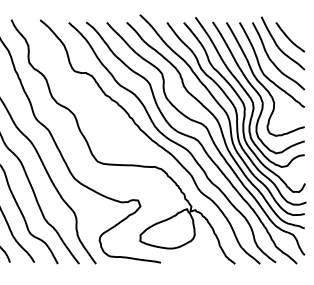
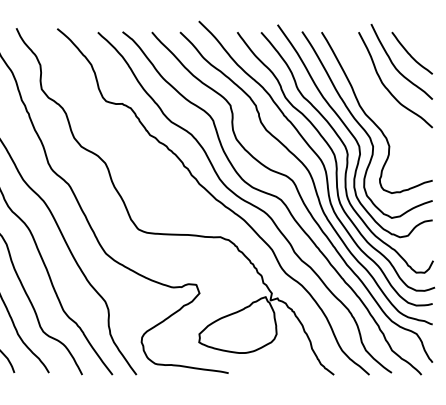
curve: (263, 71) -> (373, 101), removed

